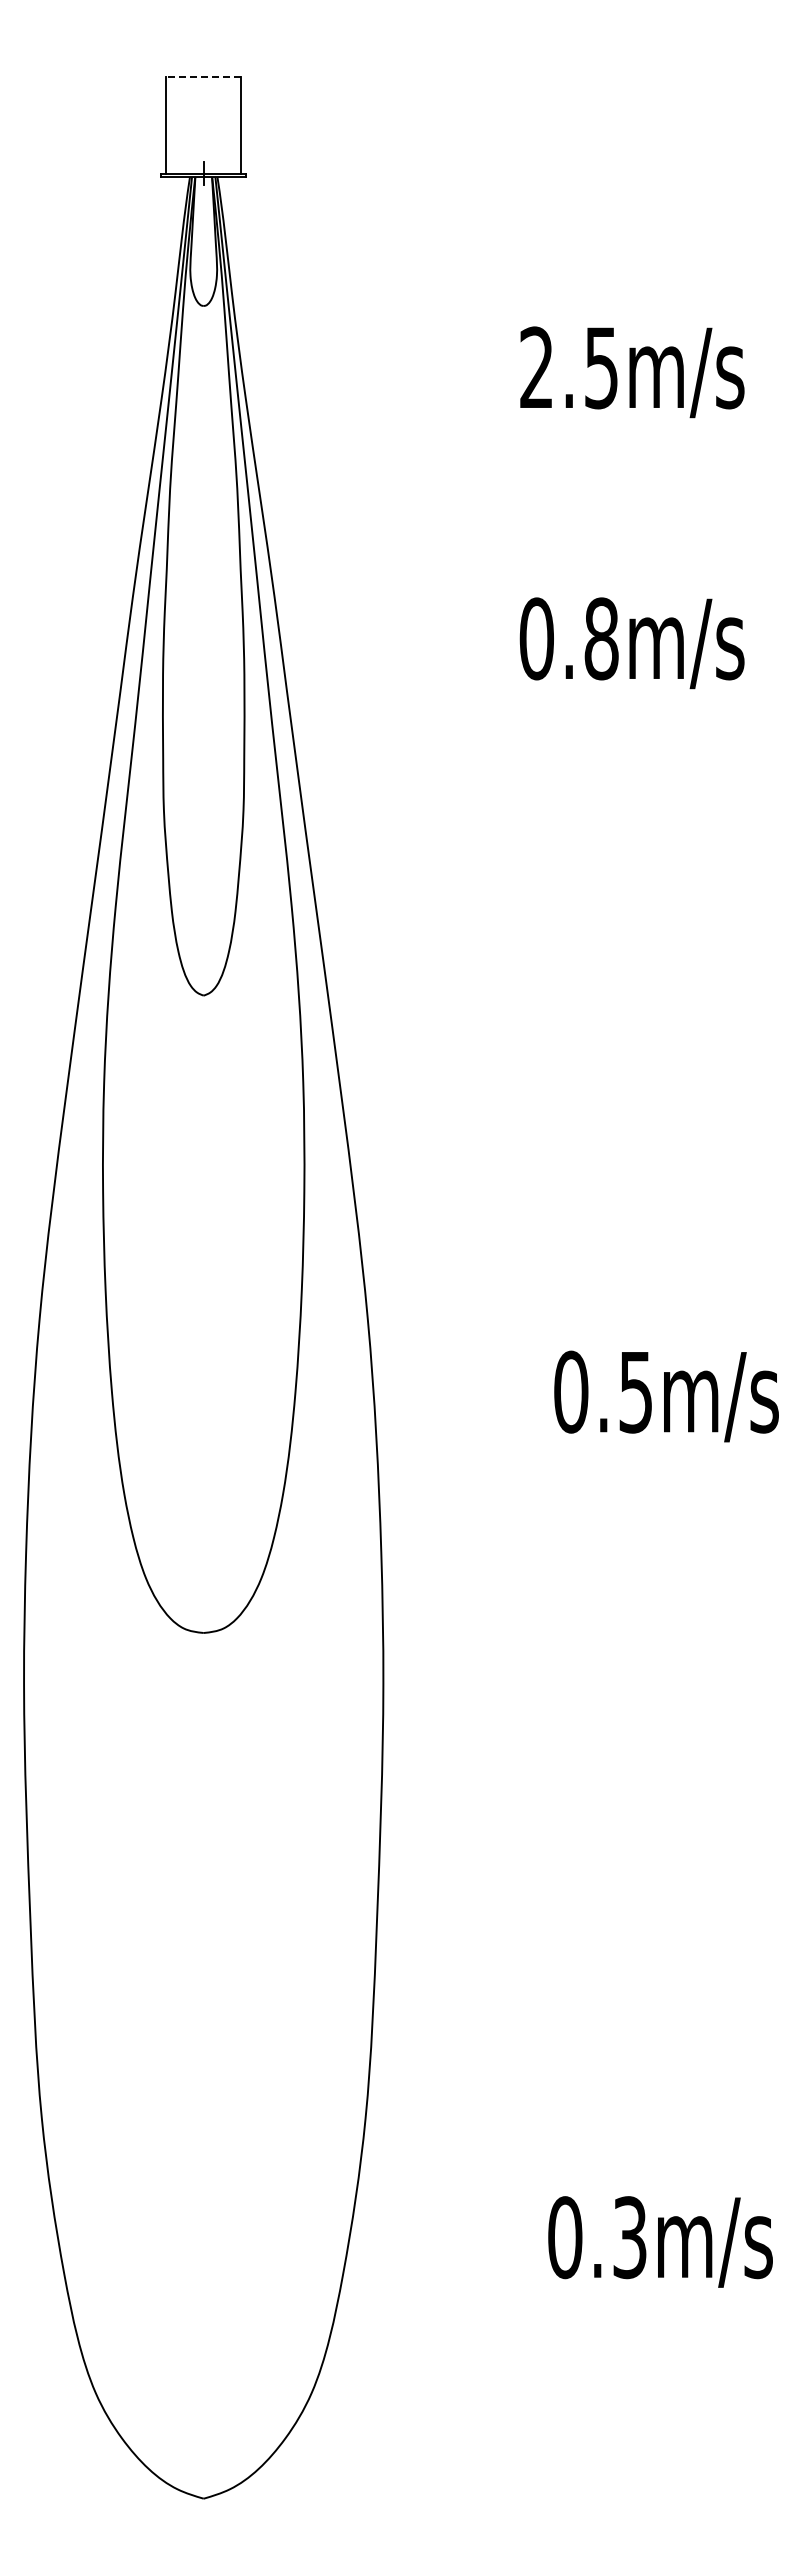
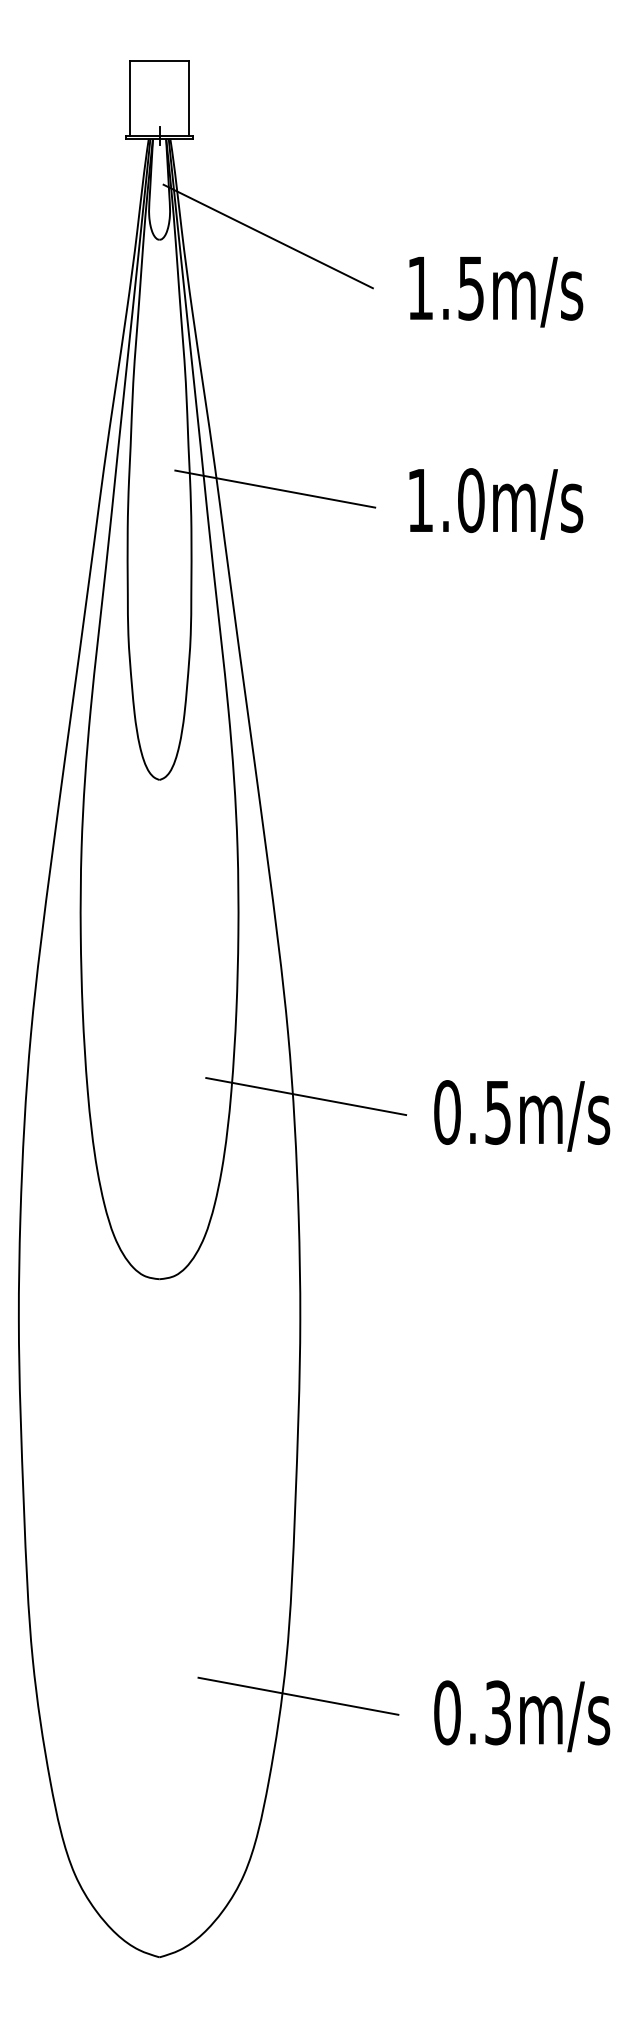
line: (203, 77) -> (159, 60), dashed -> solid
line: (342, 301) -> (268, 236), added
text: (536, 366) -> (420, 287), 2.5m/s -> 1.5m/s
line: (350, 623) -> (274, 488), added
text: (568, 638) -> (445, 500), 0.8m/s -> 1.0m/s
text: (666, 1396) -> (522, 1115), moved
line: (390, 1399) -> (305, 1096), added
line: (380, 2165) -> (298, 1696), added
text: (660, 2241) -> (522, 1715), moved

